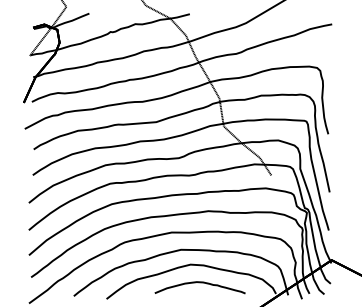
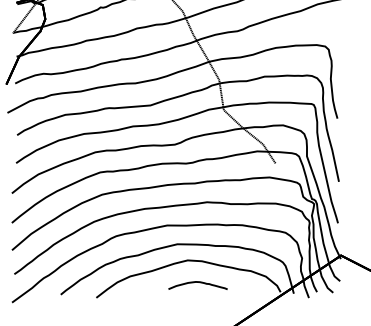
part: (199, 287) -> (197, 285), size x0.6

